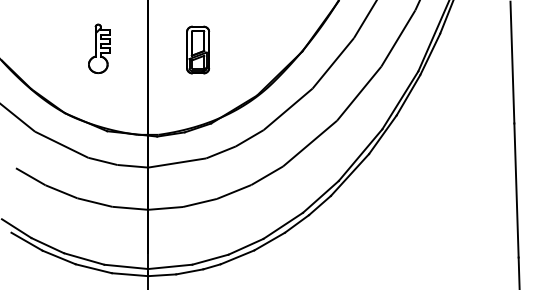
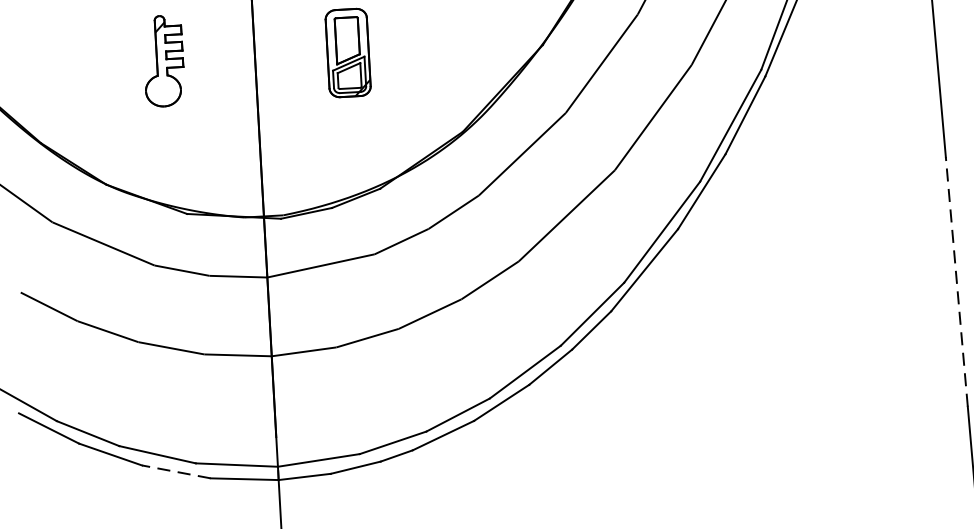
line: (516, 190) -> (956, 281), solid -> dashed
line: (93, 268) -> (175, 471), solid -> dashed

